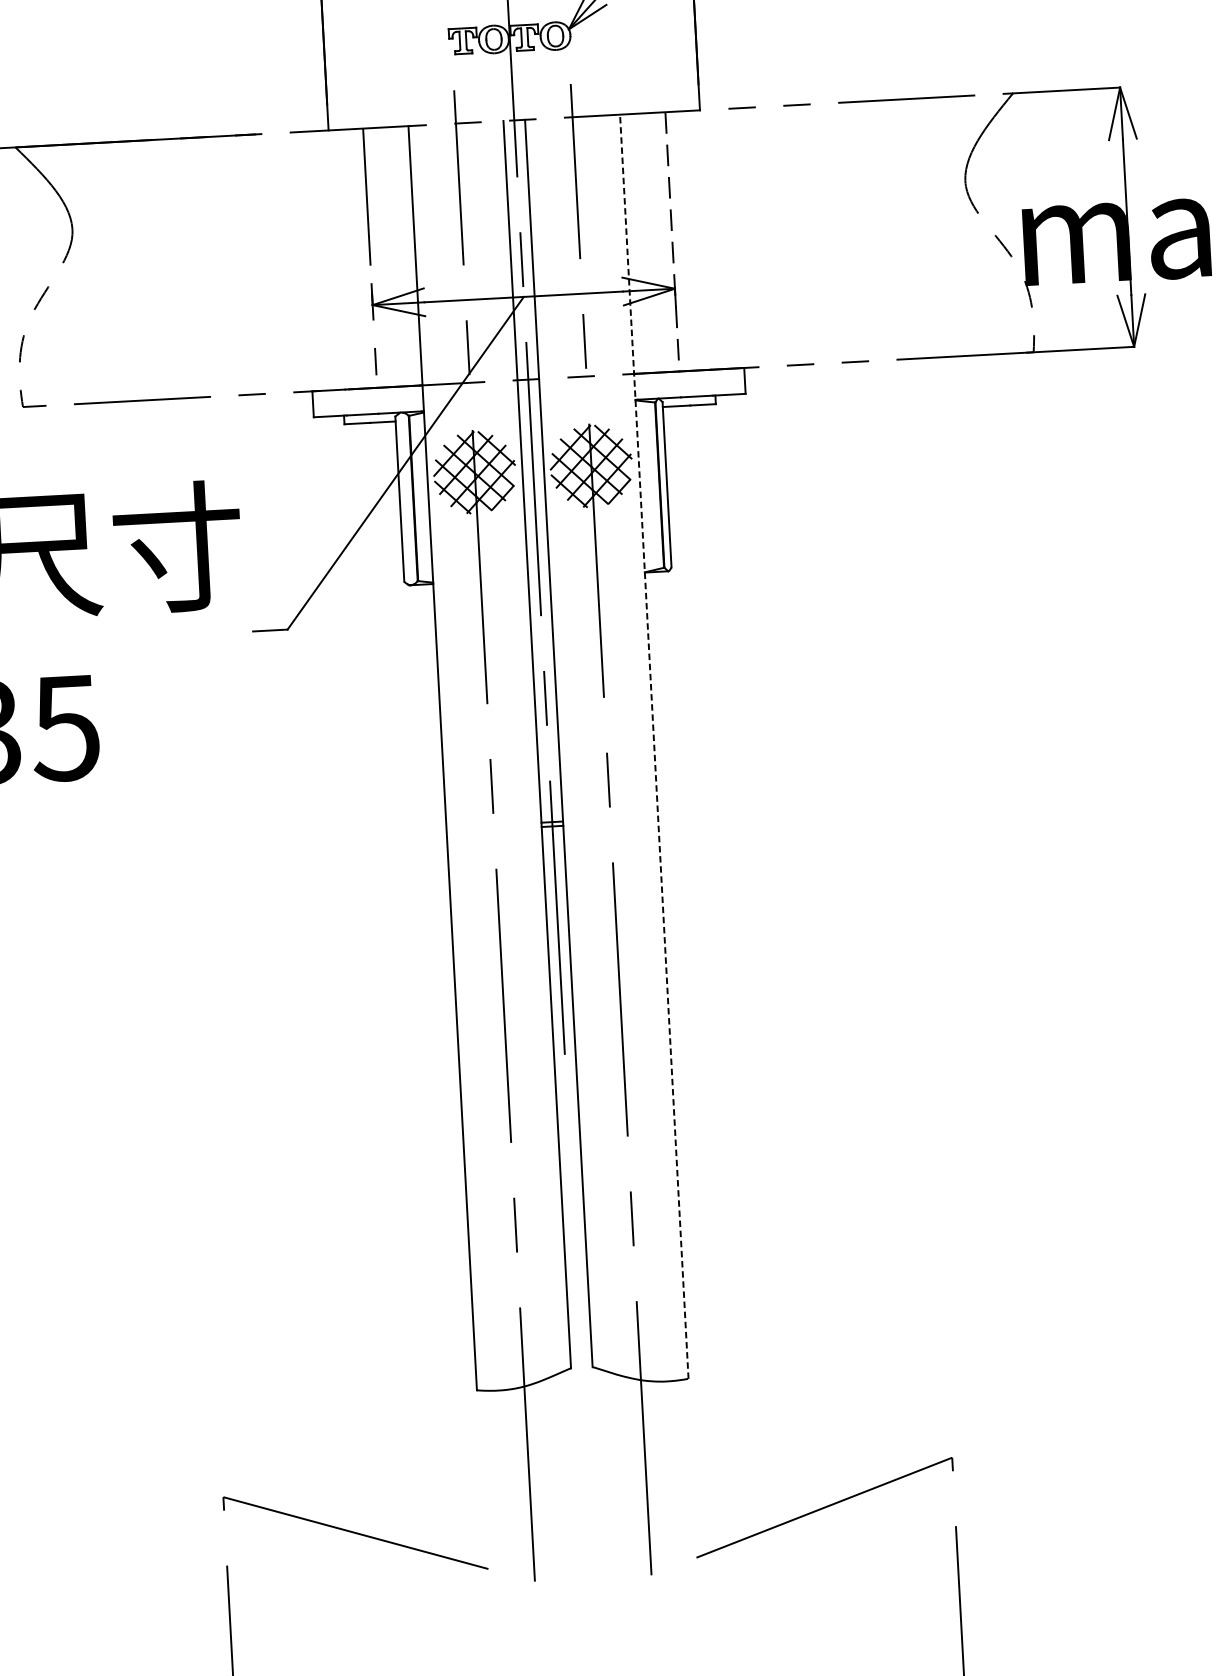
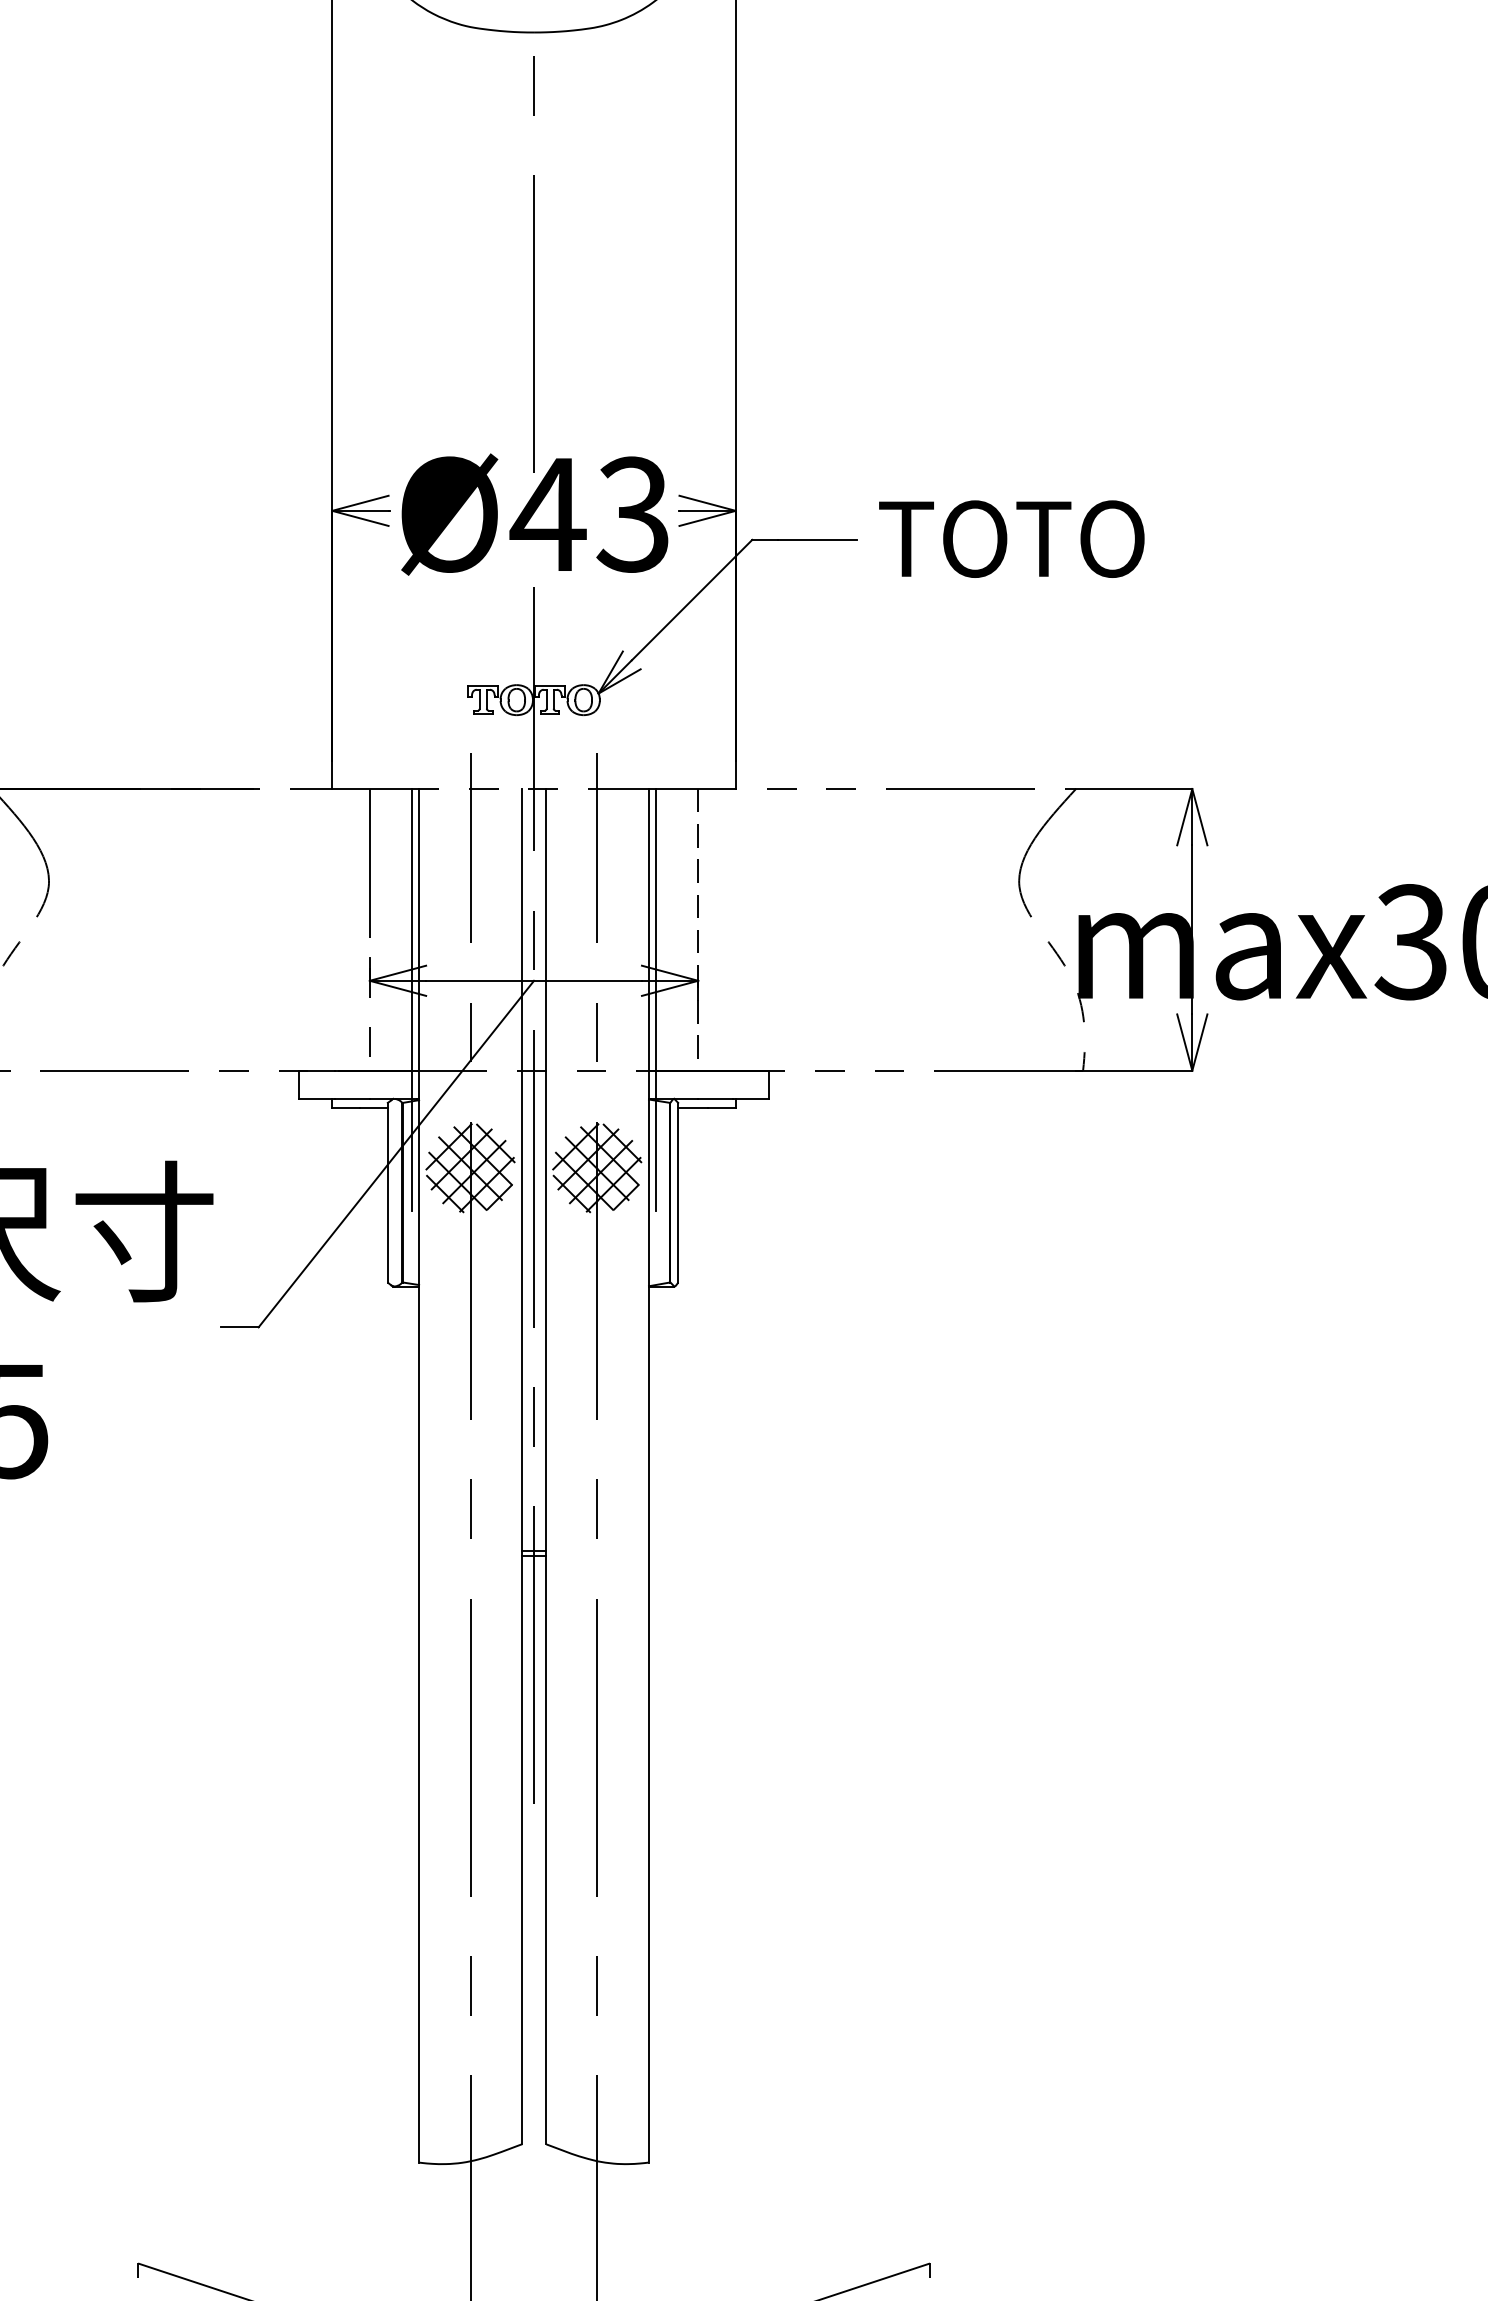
line: (637, 308) -> (656, 1000), added
line: (412, 321) -> (412, 1000), added
line: (654, 746) -> (649, 1475), dashed -> solid

